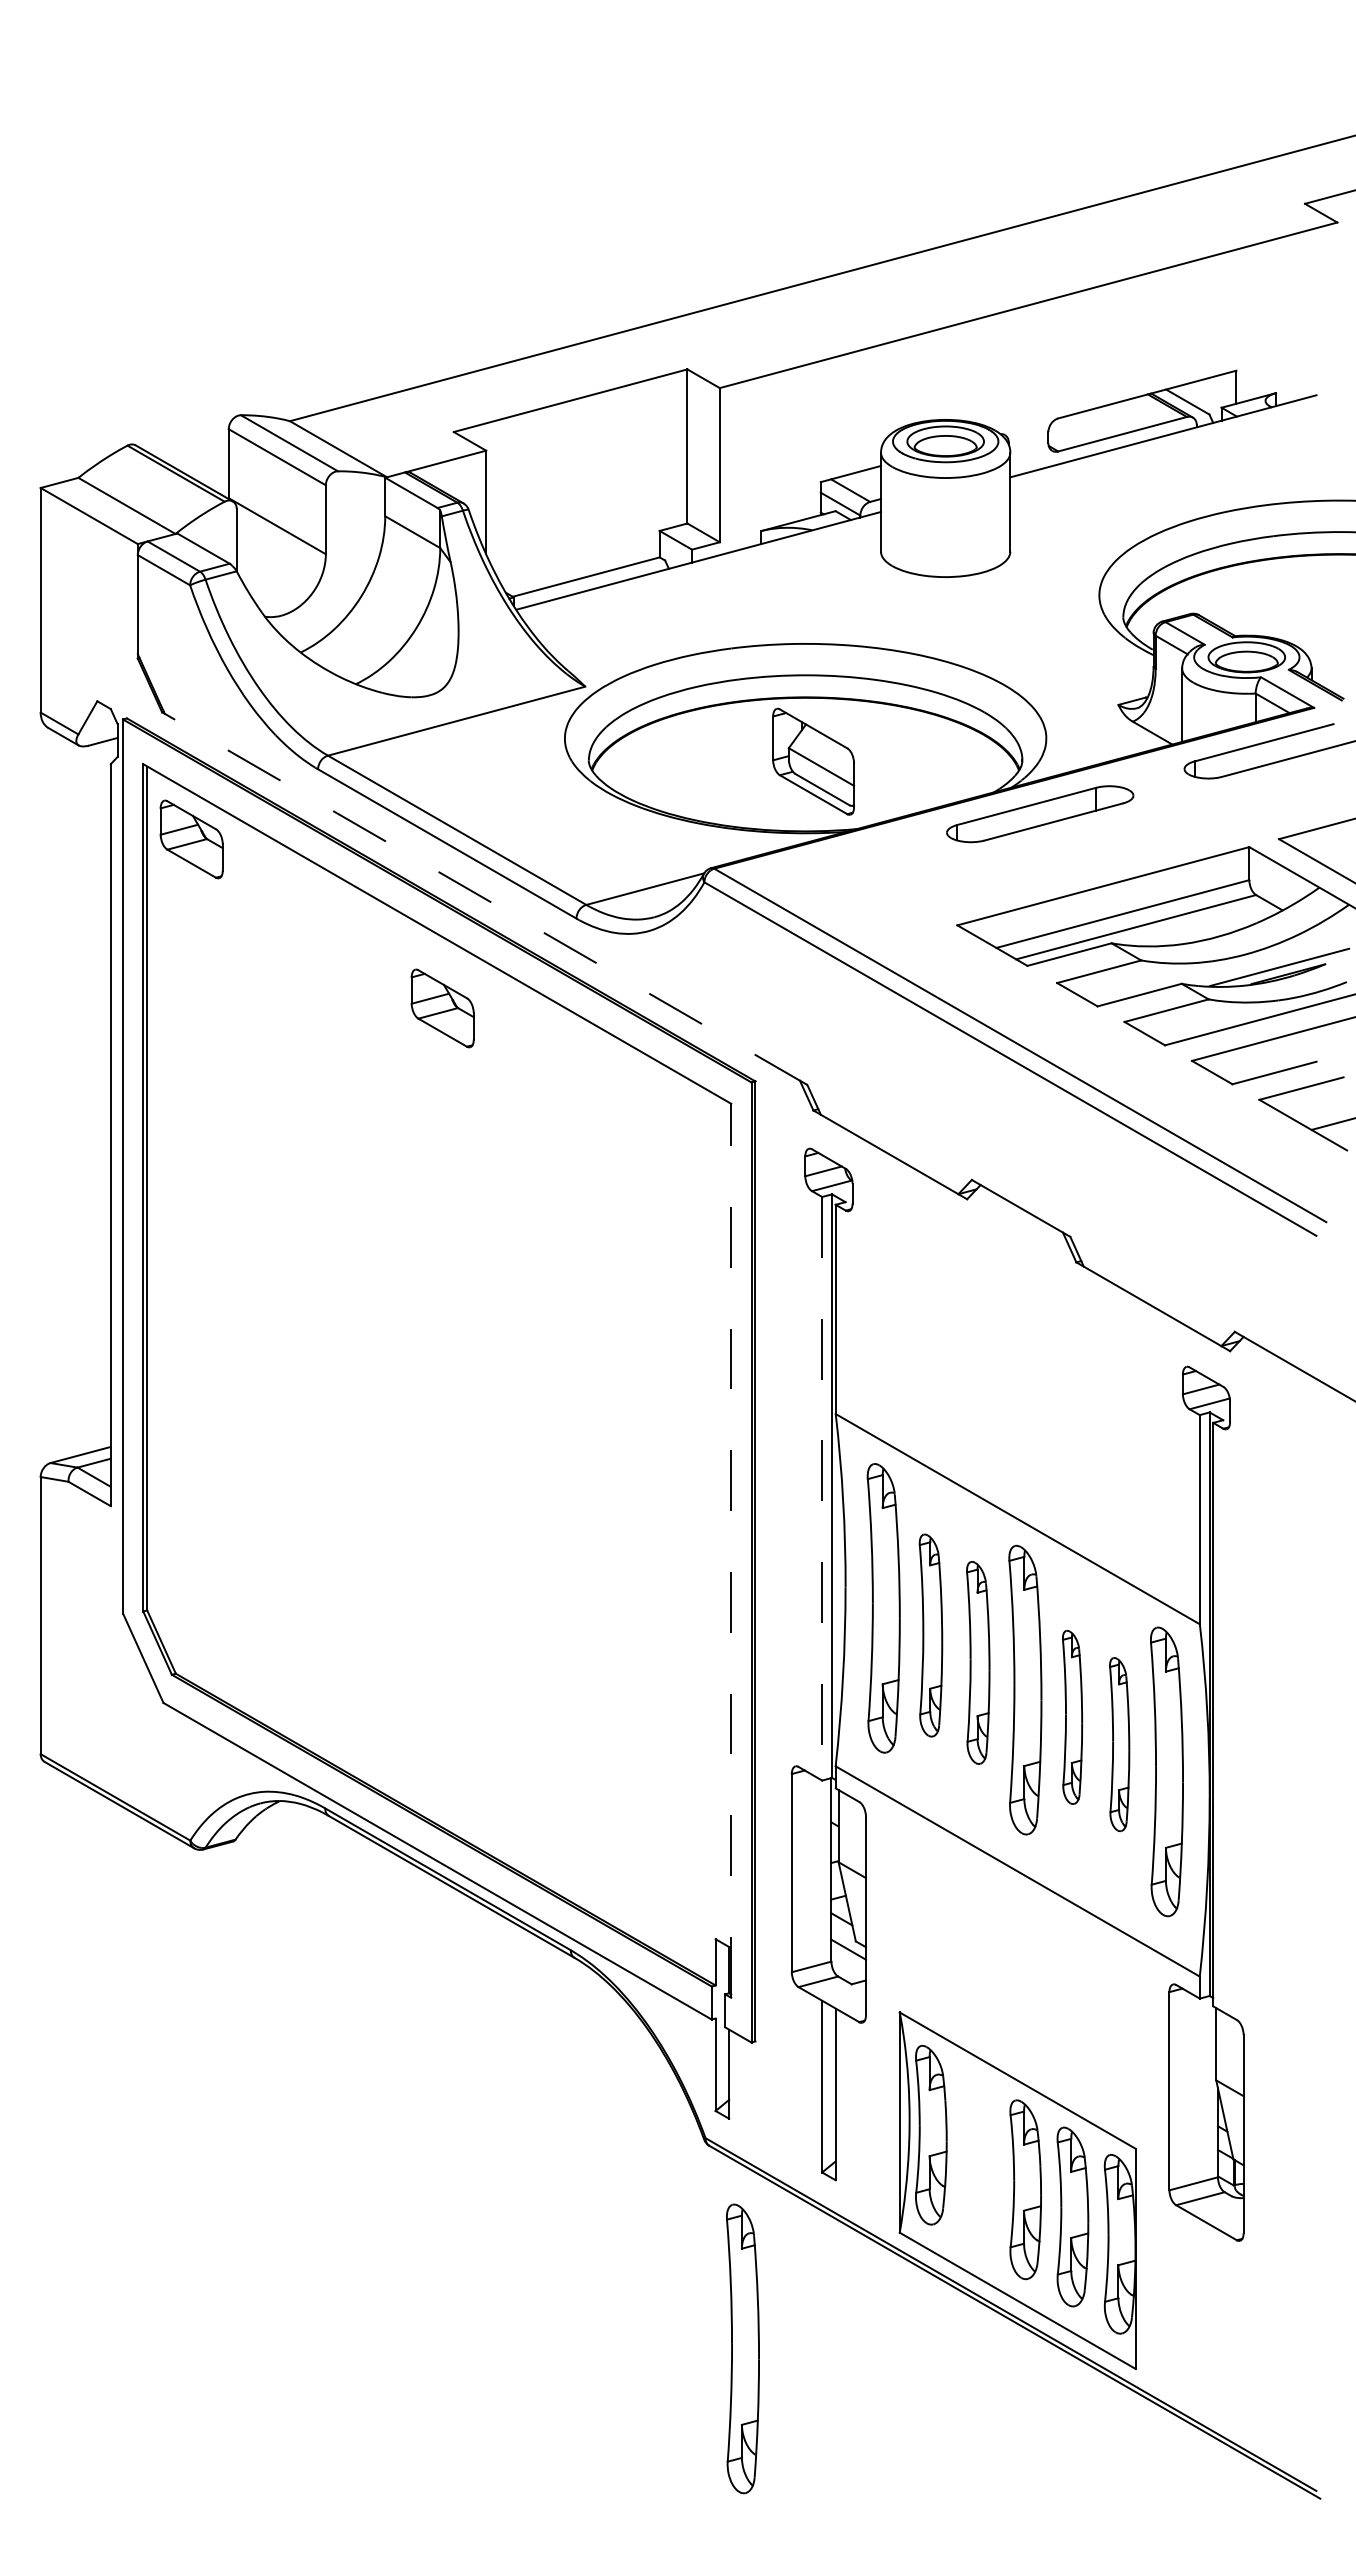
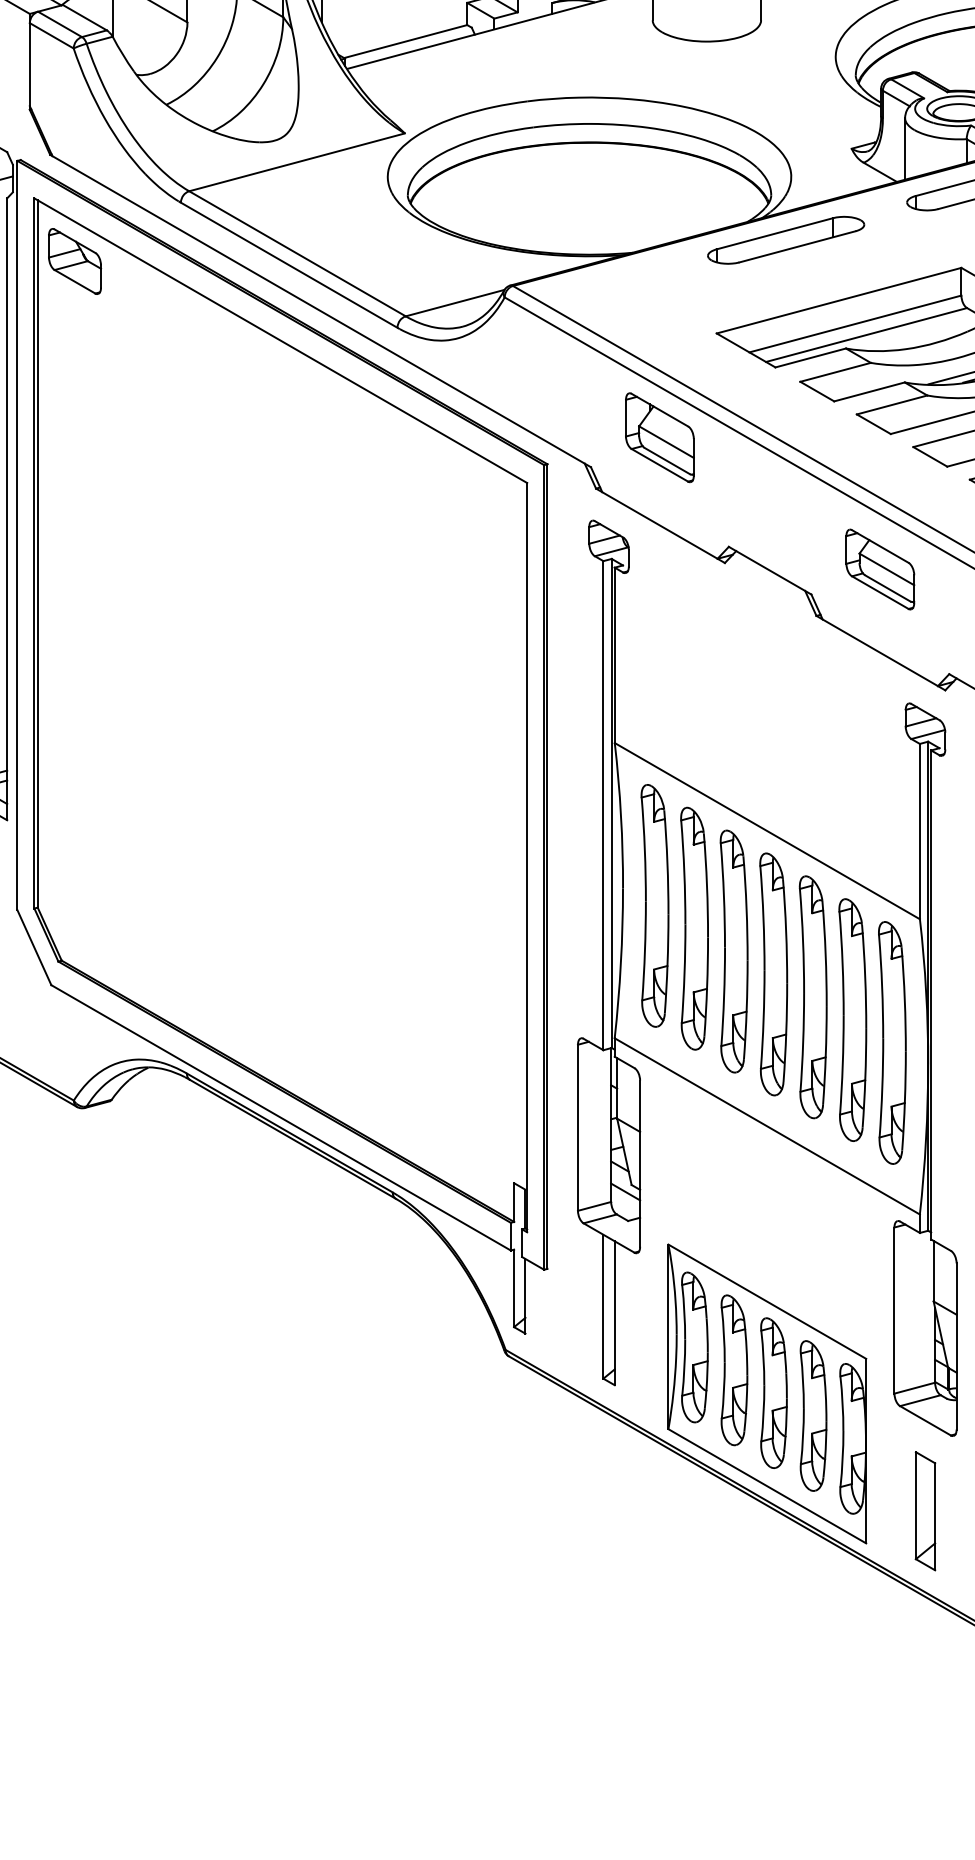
part: (813, 761) -> (659, 437), moved
line: (484, 898) -> (320, 310), dashed -> solid
part: (442, 1008) -> (285, 403), removed
part: (1152, 1206) -> (880, 569), added
line: (822, 1488) -> (603, 805), dashed -> solid
line: (731, 1550) -> (527, 857), dashed -> solid
part: (930, 1635) -> (694, 928), size x1.43
part: (978, 1662) -> (734, 951), size x1.43
part: (1072, 1717) -> (813, 997), size x1.67
part: (1119, 1744) -> (852, 1019), size x1.67
part: (978, 2162) -> (734, 1370), added
part: (1206, 2330) -> (925, 1511), added
part: (742, 2348) -> (536, 1526), removed

